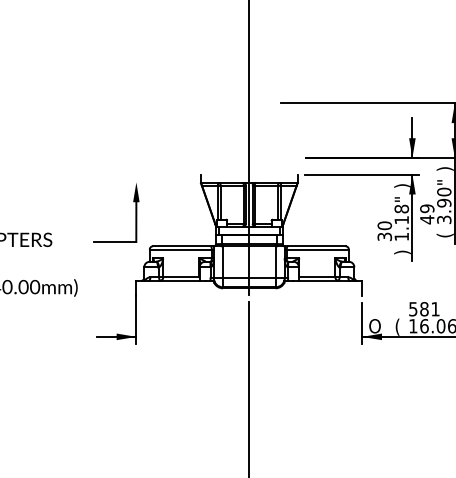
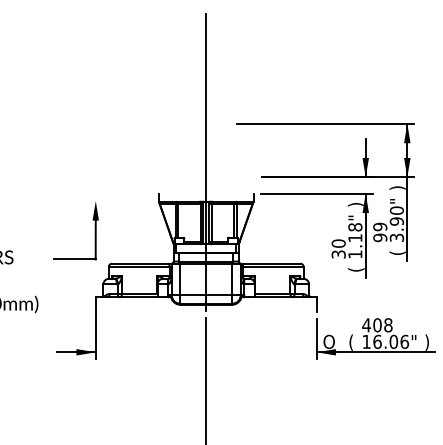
text: (427, 219) -> (380, 237), 49 -> 99
text: (402, 252) -> (356, 269), ) -> (
text: (423, 309) -> (376, 325), 581 -> 408

